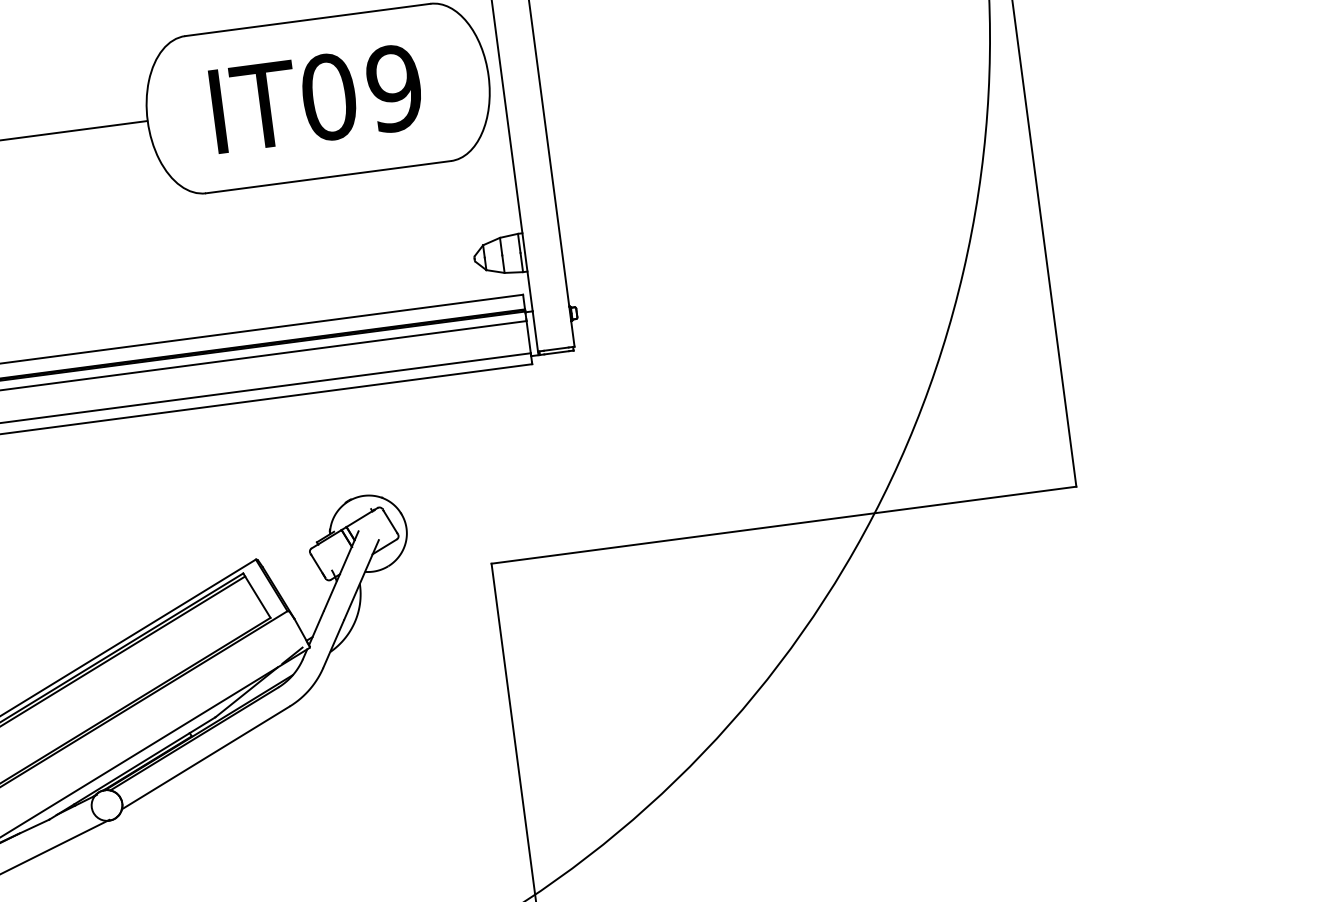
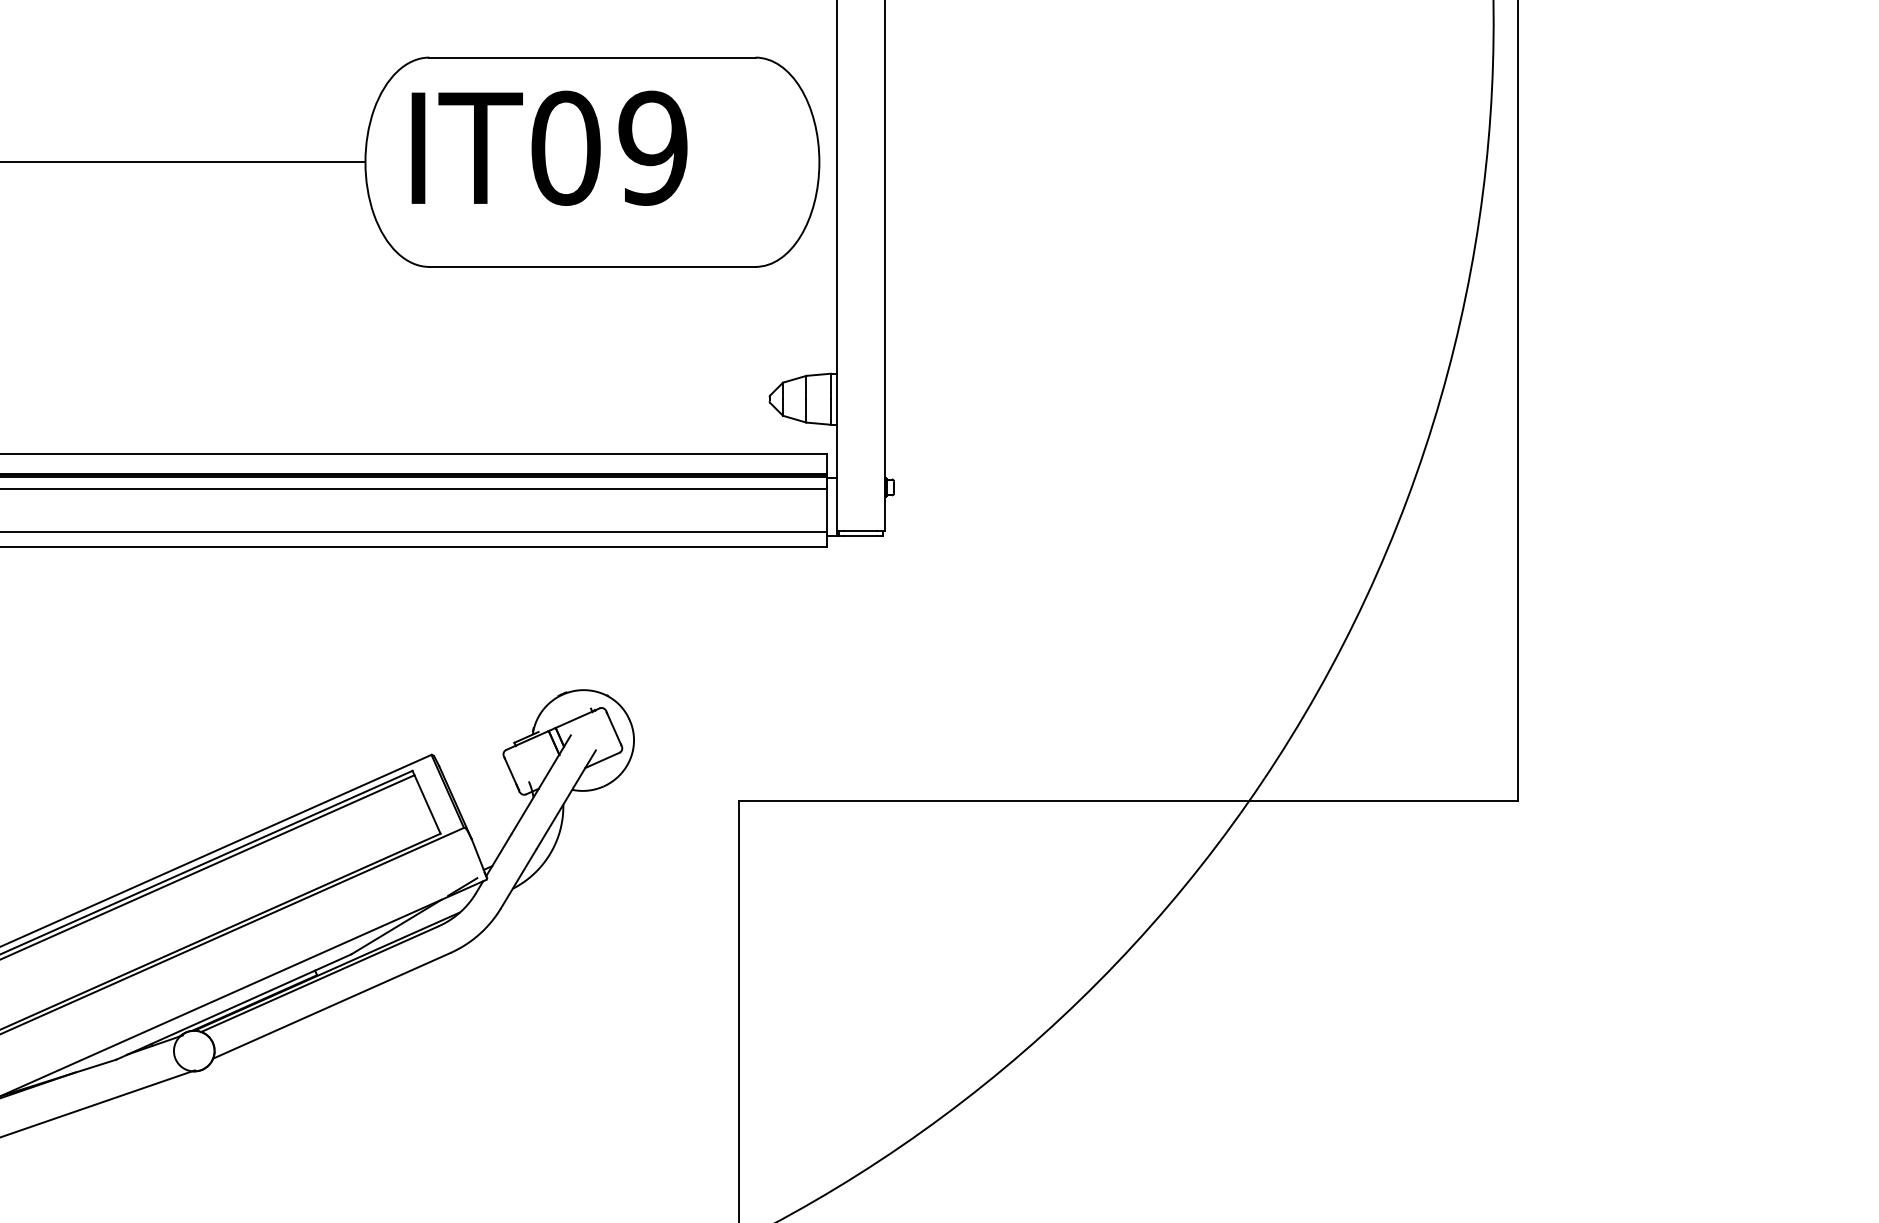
text: (316, 98) -> (549, 147), moved

